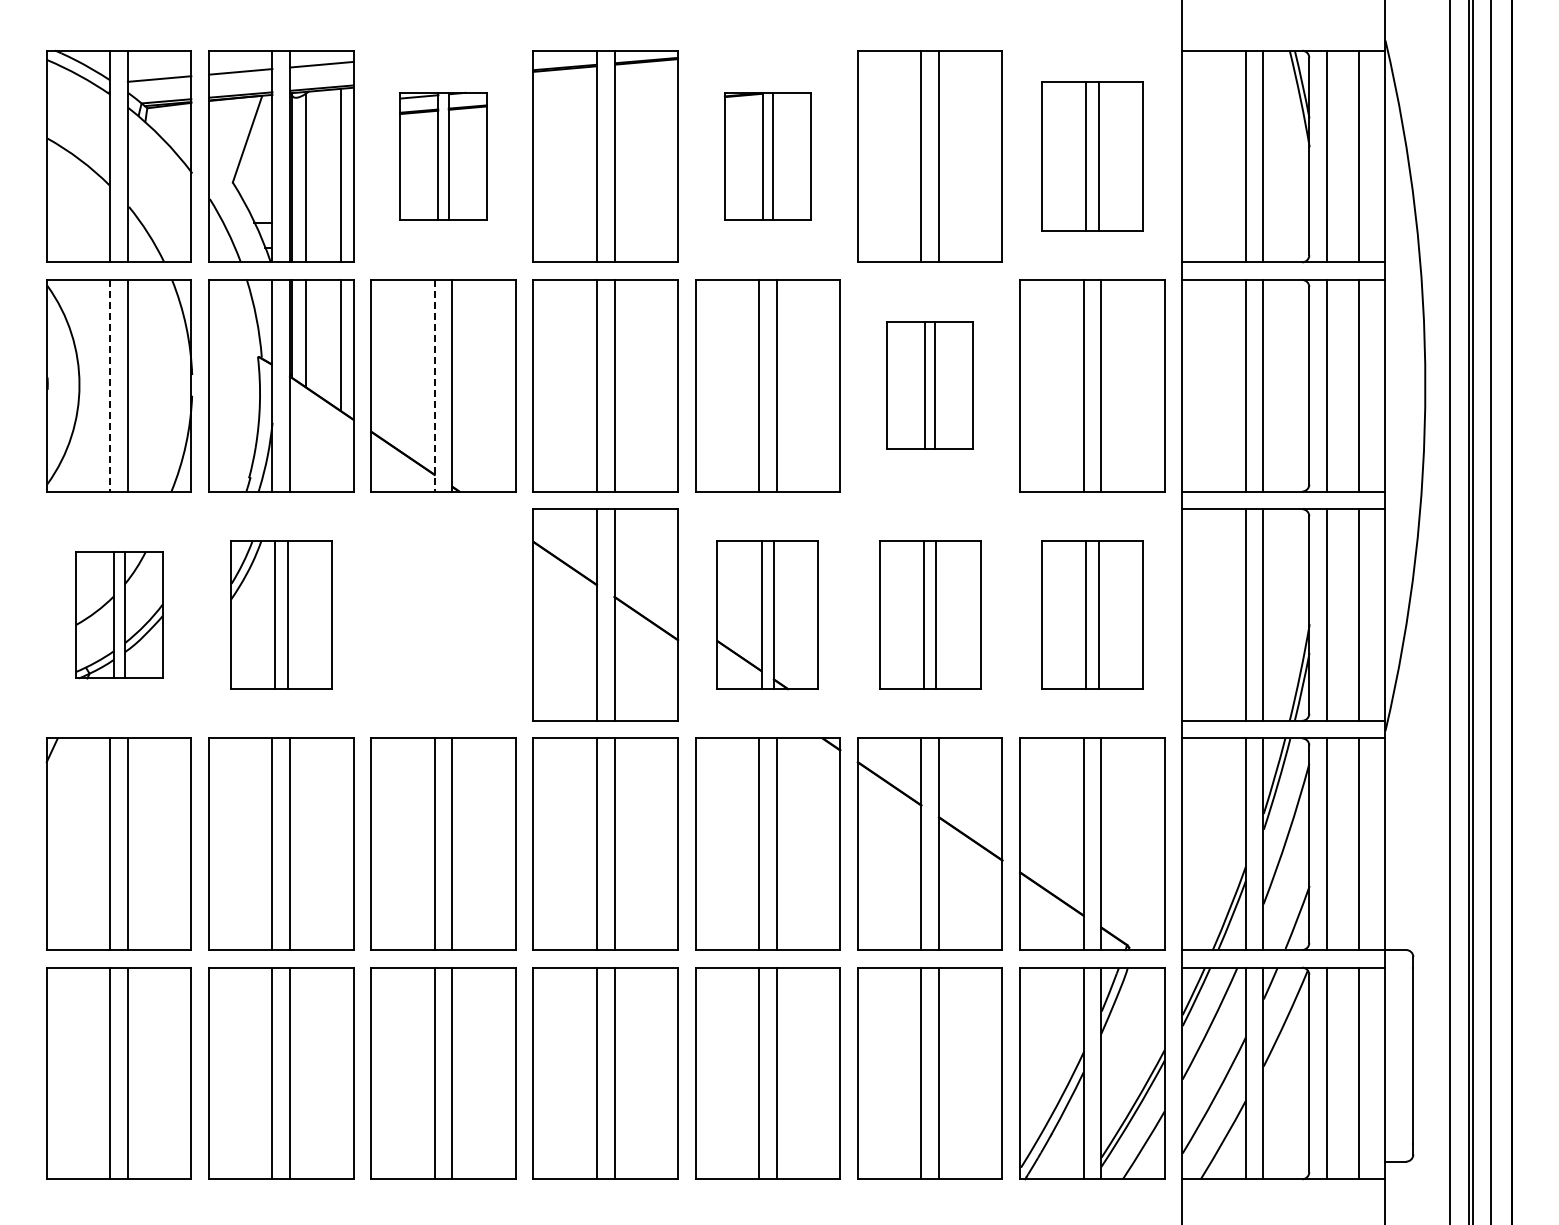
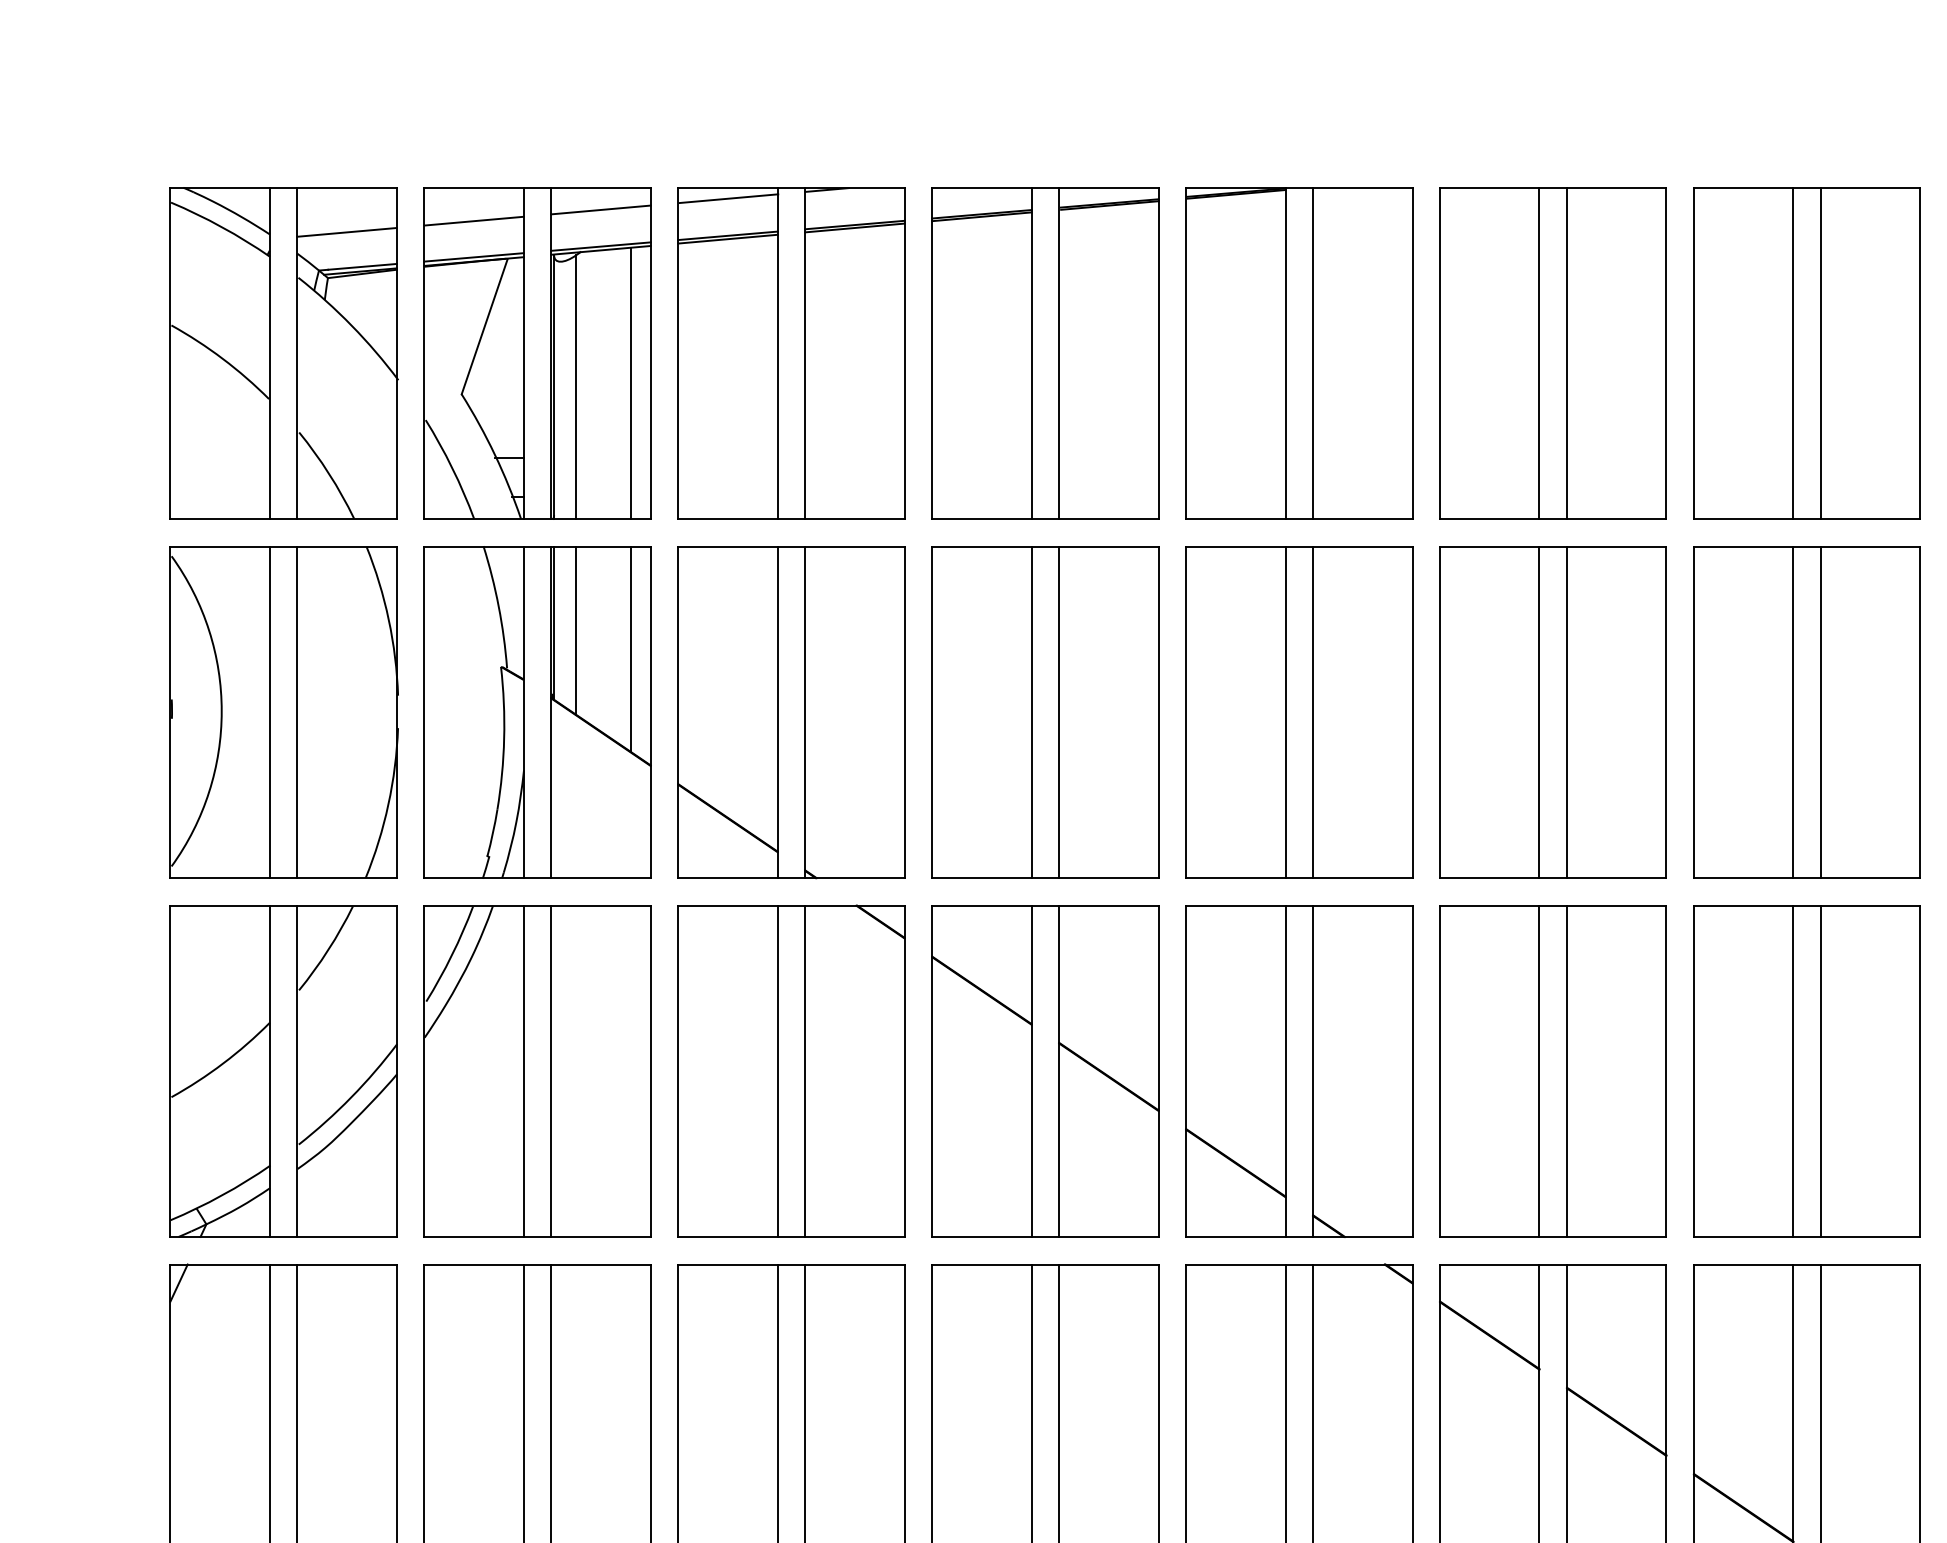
part: (443, 155) -> (791, 352), size x1.67
part: (767, 156) -> (1298, 353), size x1.67
part: (1092, 156) -> (1807, 353), size x1.43
line: (110, 385) -> (270, 712), dashed -> solid
line: (434, 385) -> (777, 712), dashed -> solid
part: (929, 385) -> (1552, 712), size x1.67
part: (119, 614) -> (284, 1070), size x1.67
part: (281, 614) -> (537, 1070), size x1.43
part: (443, 614) -> (791, 1070), added
part: (767, 614) -> (1298, 1070), size x1.43
part: (929, 614) -> (1552, 1070), size x1.43
part: (1092, 614) -> (1807, 1070), size x1.43

